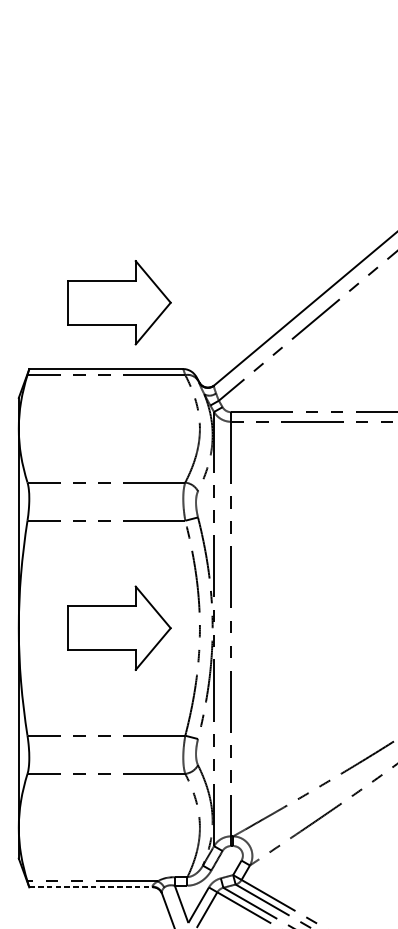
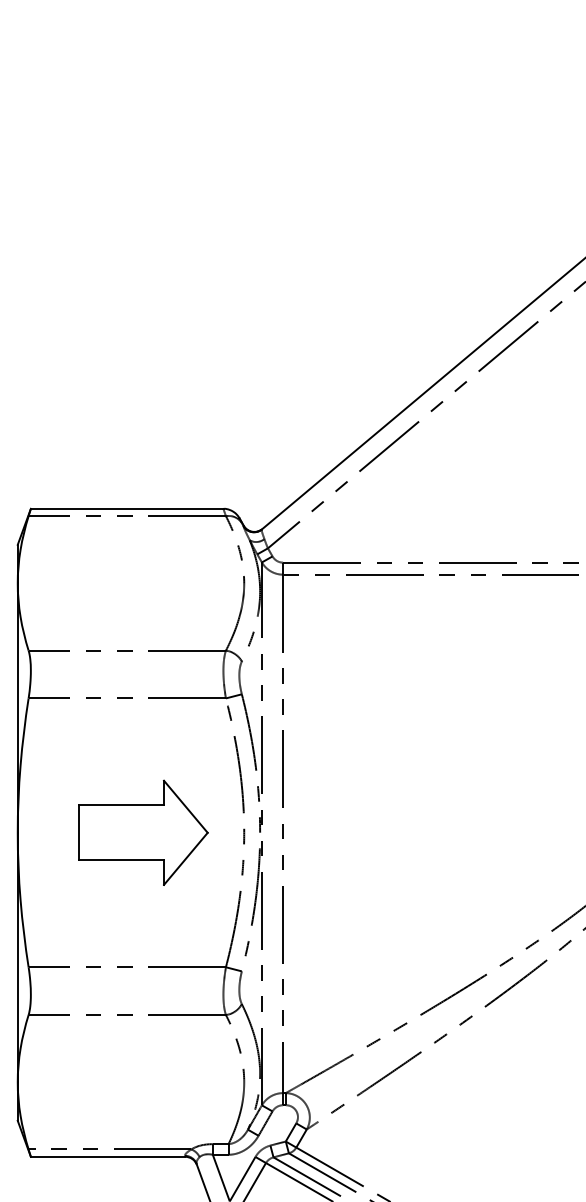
part: (119, 302) -> (143, 425), removed
line: (91, 887) -> (108, 1156), dashed -> solid

